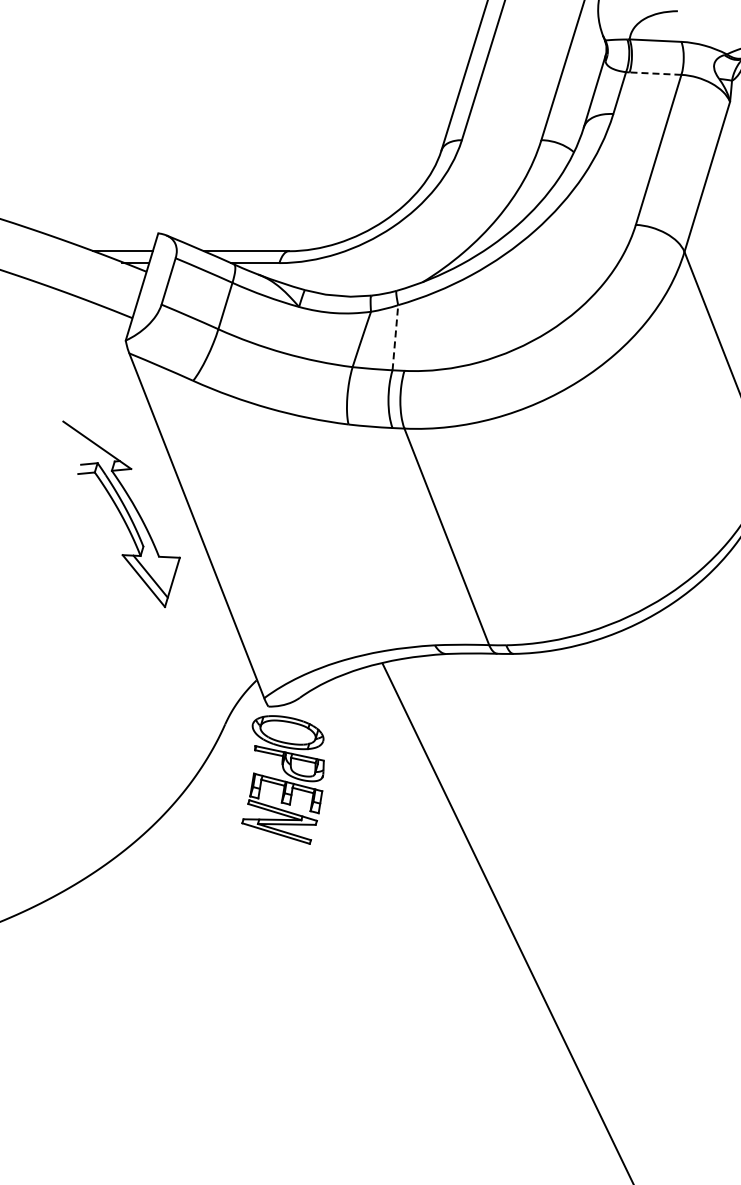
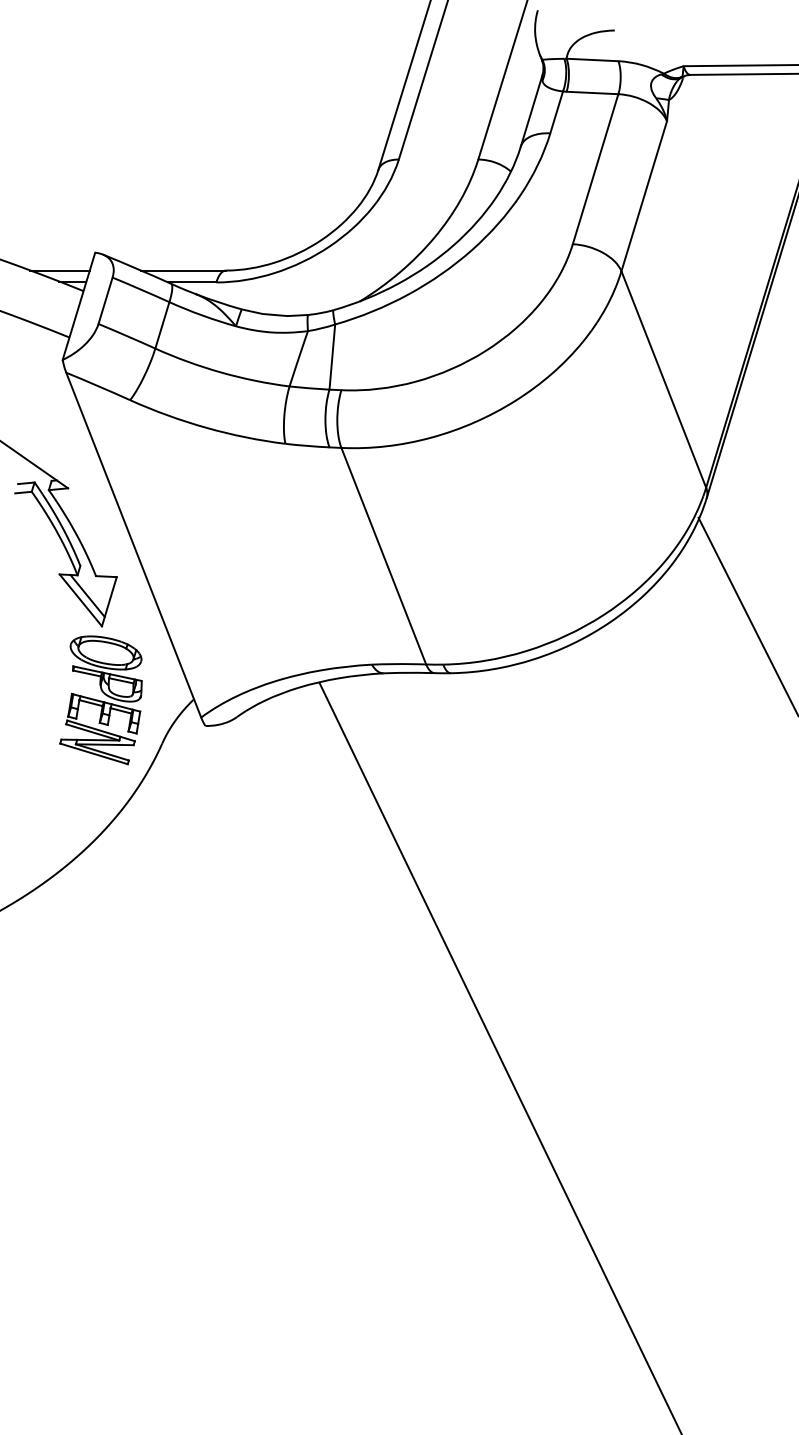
line: (655, 73) -> (592, 92), dashed -> solid
line: (395, 338) -> (332, 357), dashed -> solid
part: (282, 780) -> (100, 700), moved

